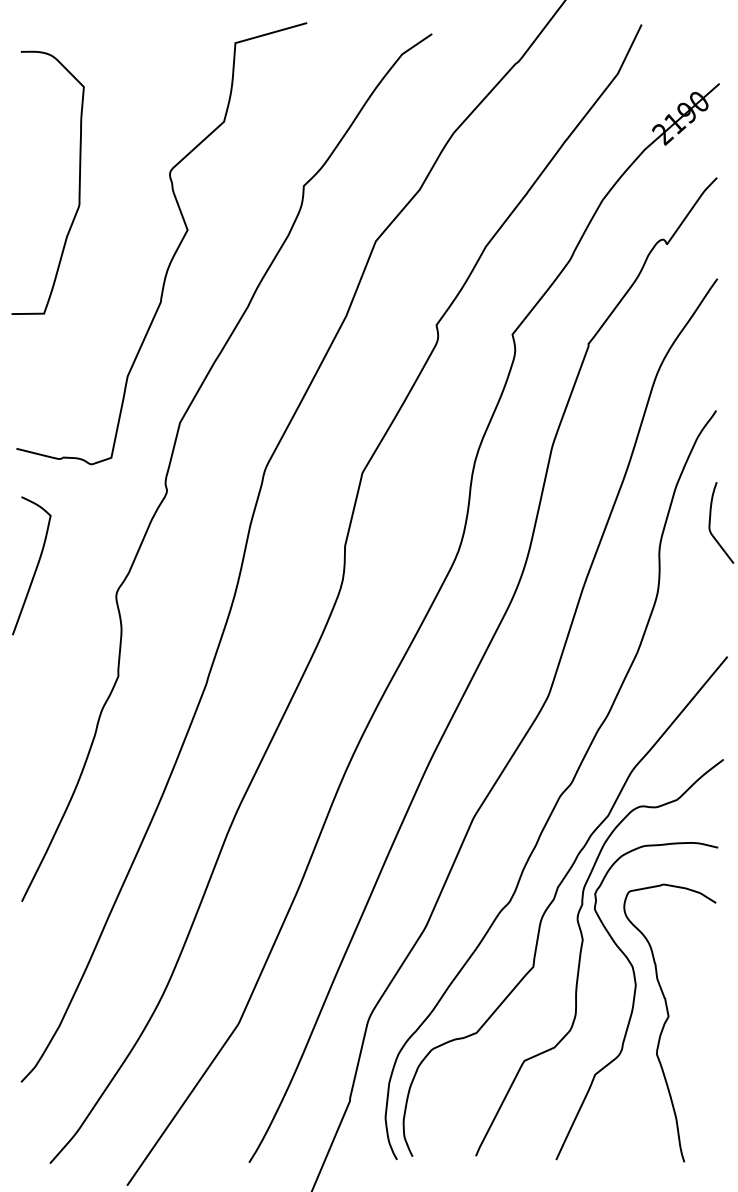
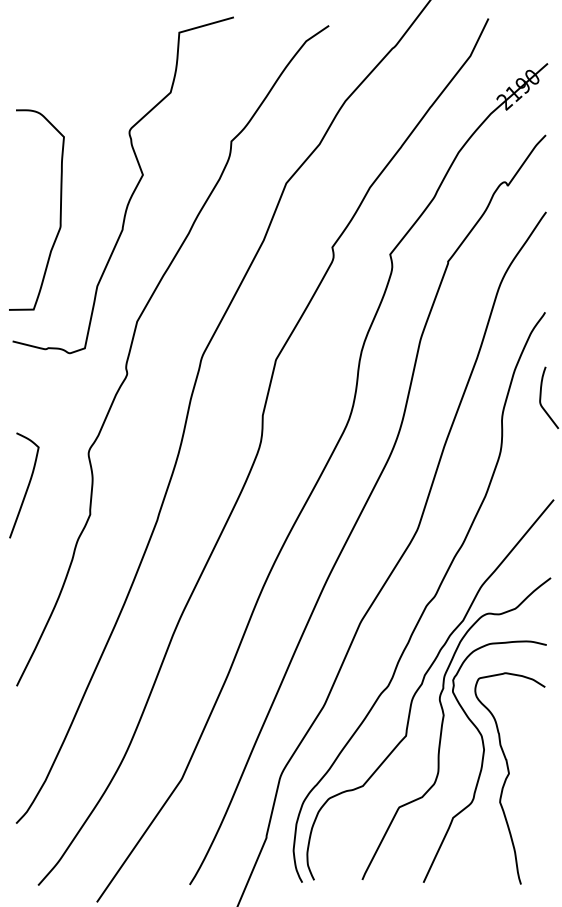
curve: (77, 188) -> (59, 214), moved
curve: (35, 565) -> (27, 485), moved

